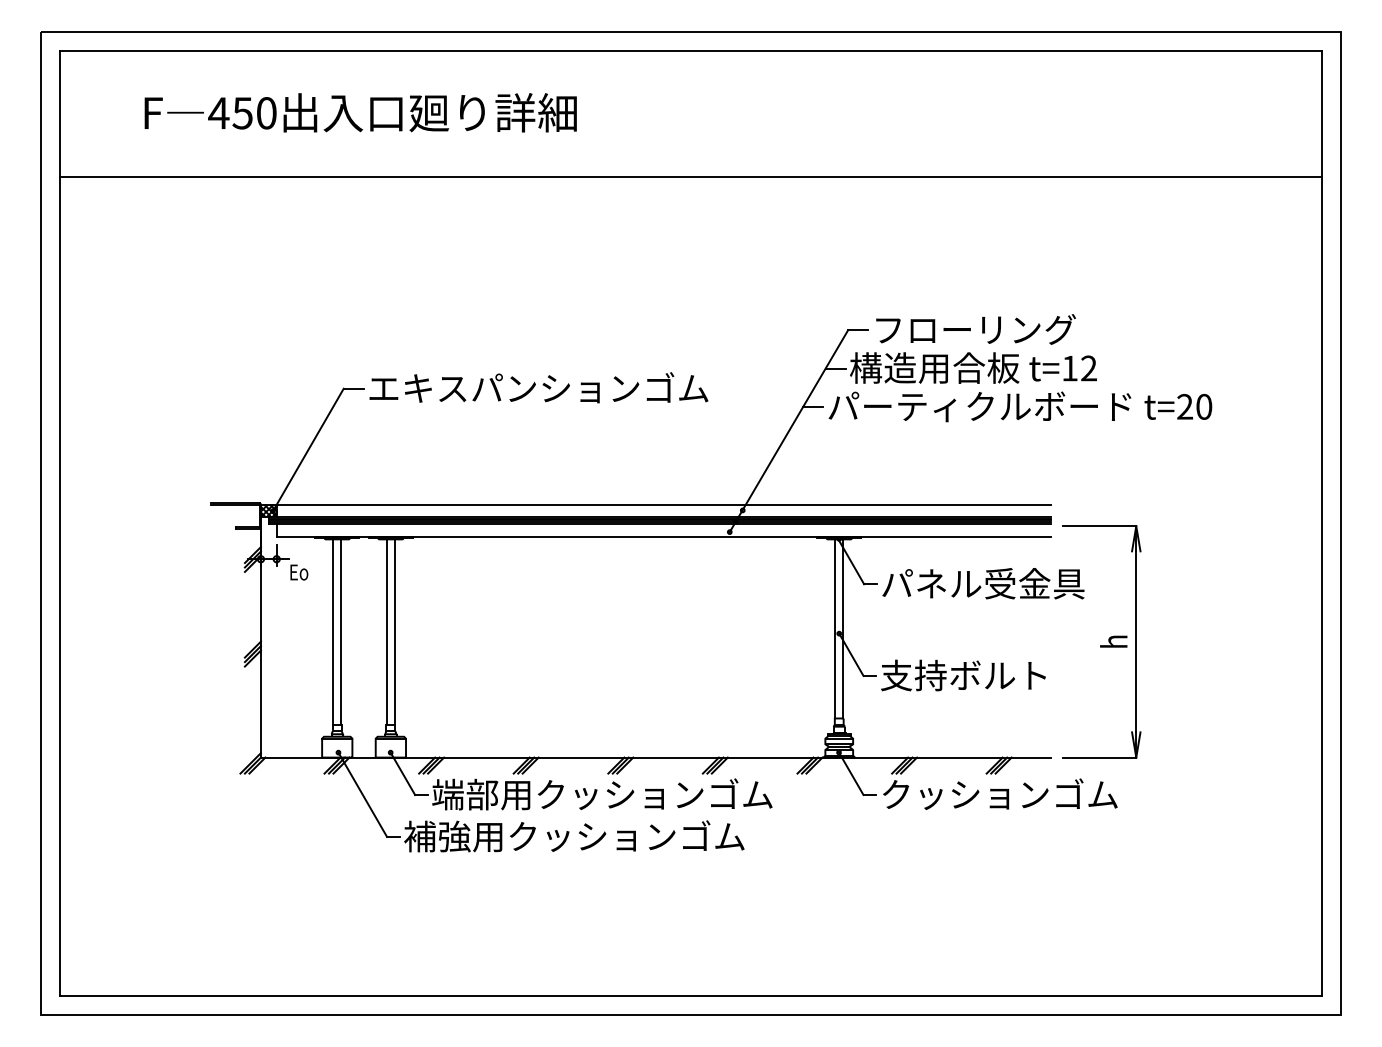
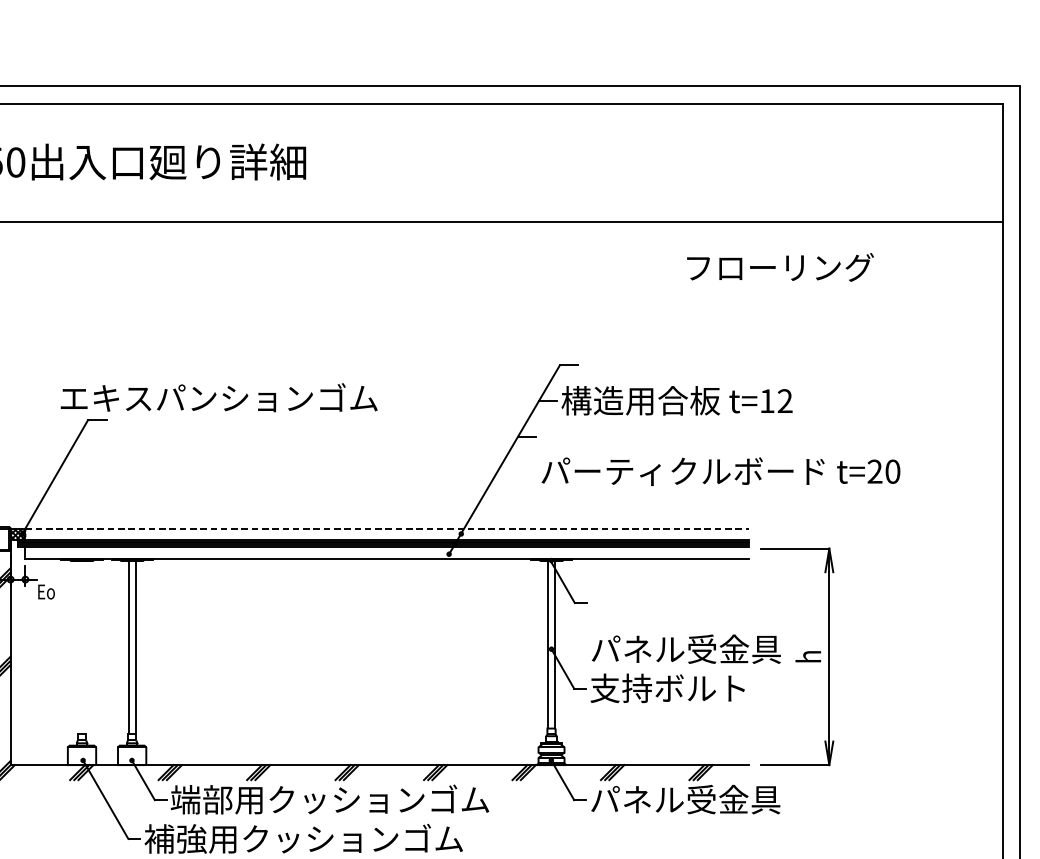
text: (975, 329) -> (779, 267), moved
text: (538, 387) -> (218, 397), moved
text: (1020, 406) -> (721, 471), moved
line: (663, 505) -> (387, 529), solid -> dashed
text: (983, 583) -> (686, 649), moved
line: (333, 631) -> (78, 647), removed
line: (341, 631) -> (85, 647), removed
text: (999, 794) -> (701, 799), クッションゴム -> パネル受金具

